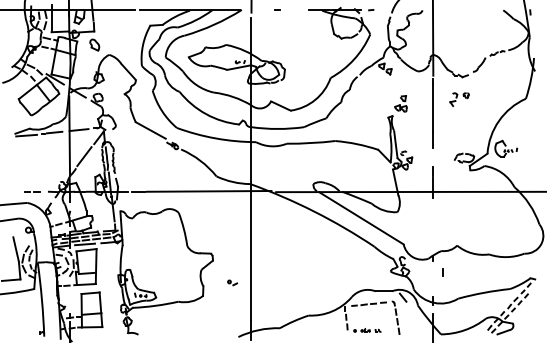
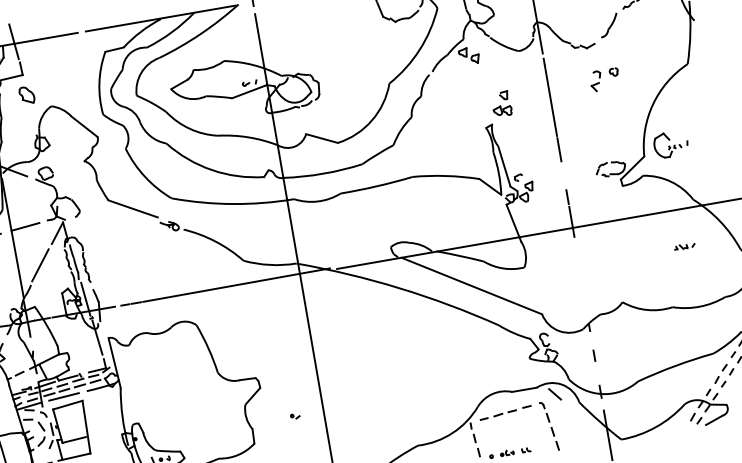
part: (459, 99) -> (604, 79), moved
part: (503, 216) -> (684, 246), added
line: (442, 272) -> (593, 356), moved
part: (232, 282) -> (295, 415), size x0.62

